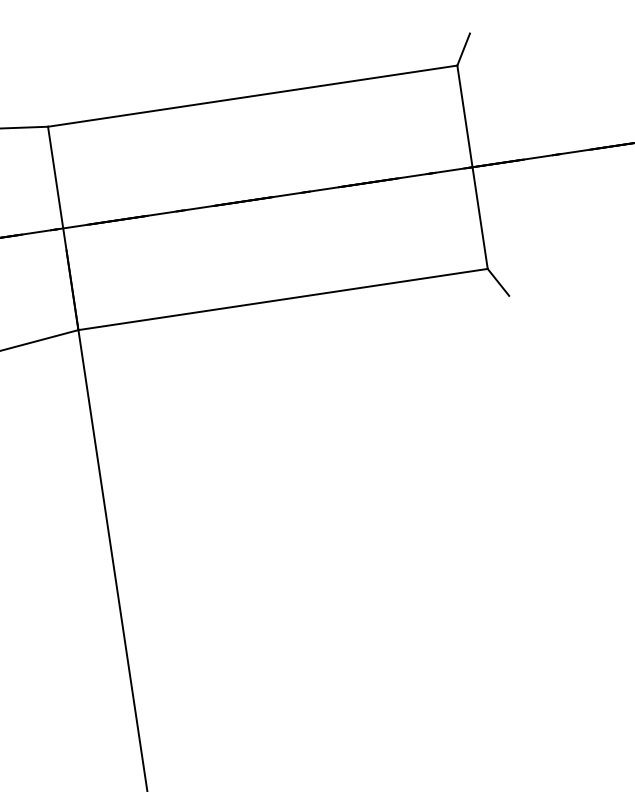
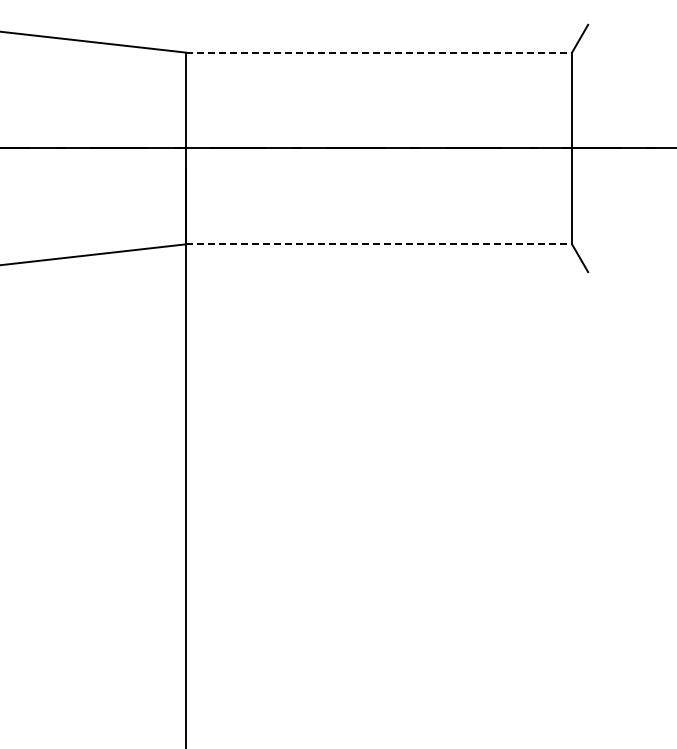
line: (253, 95) -> (379, 52), solid -> dashed
line: (283, 299) -> (379, 244), solid -> dashed

